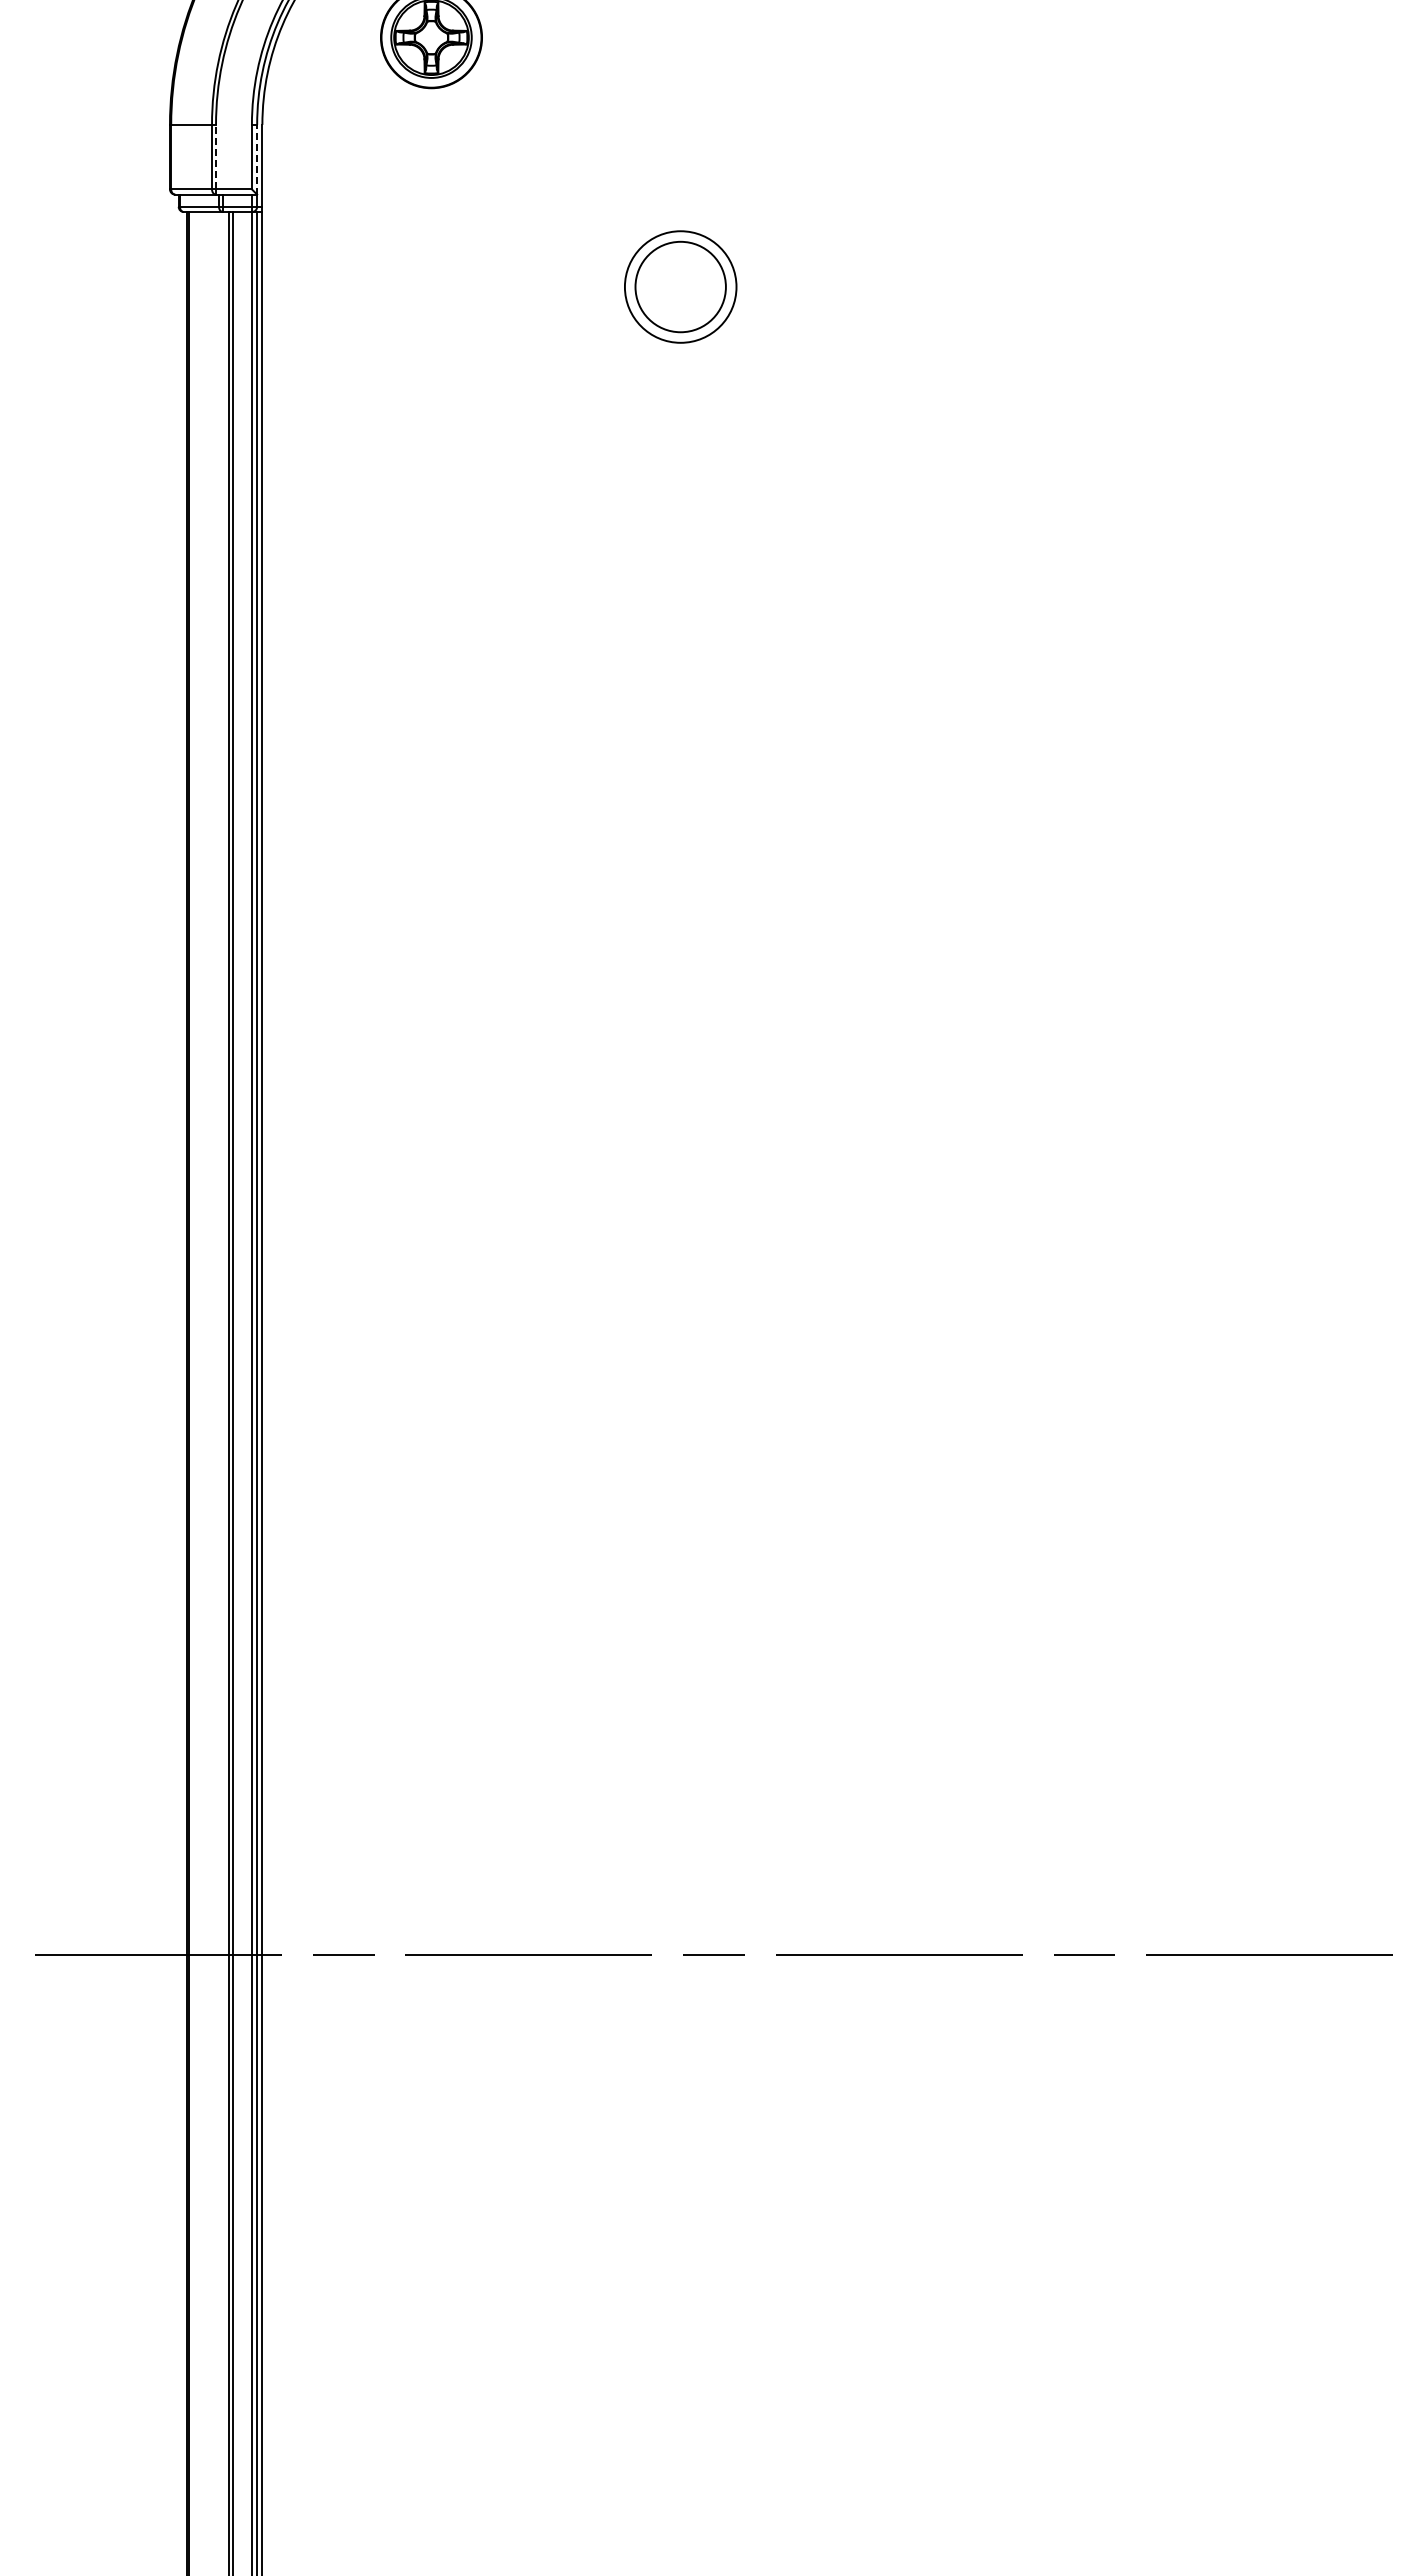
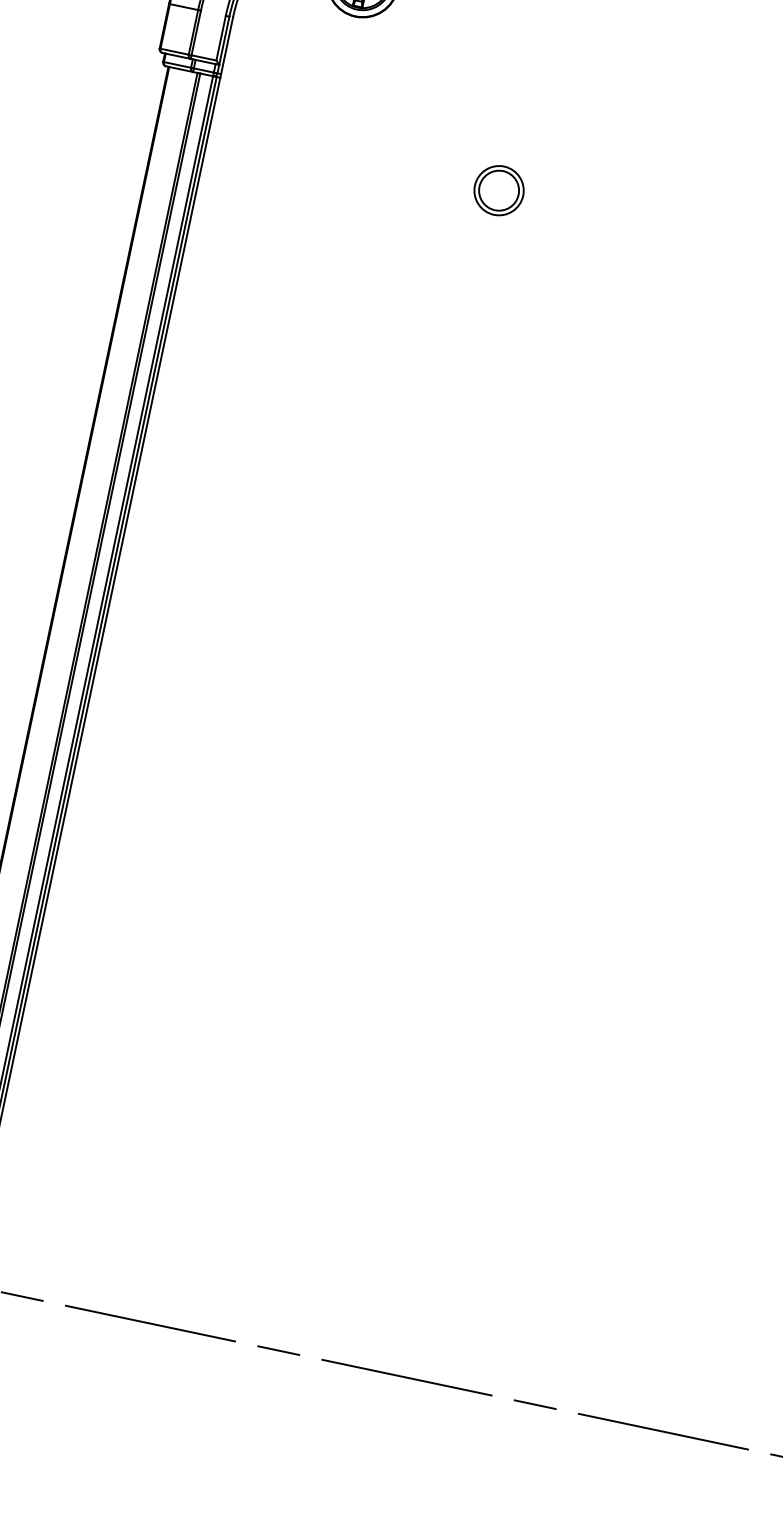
line: (216, 156) -> (196, 32), dashed -> solid
line: (257, 159) -> (224, 40), dashed -> solid
part: (680, 286) -> (498, 190), size x0.62

